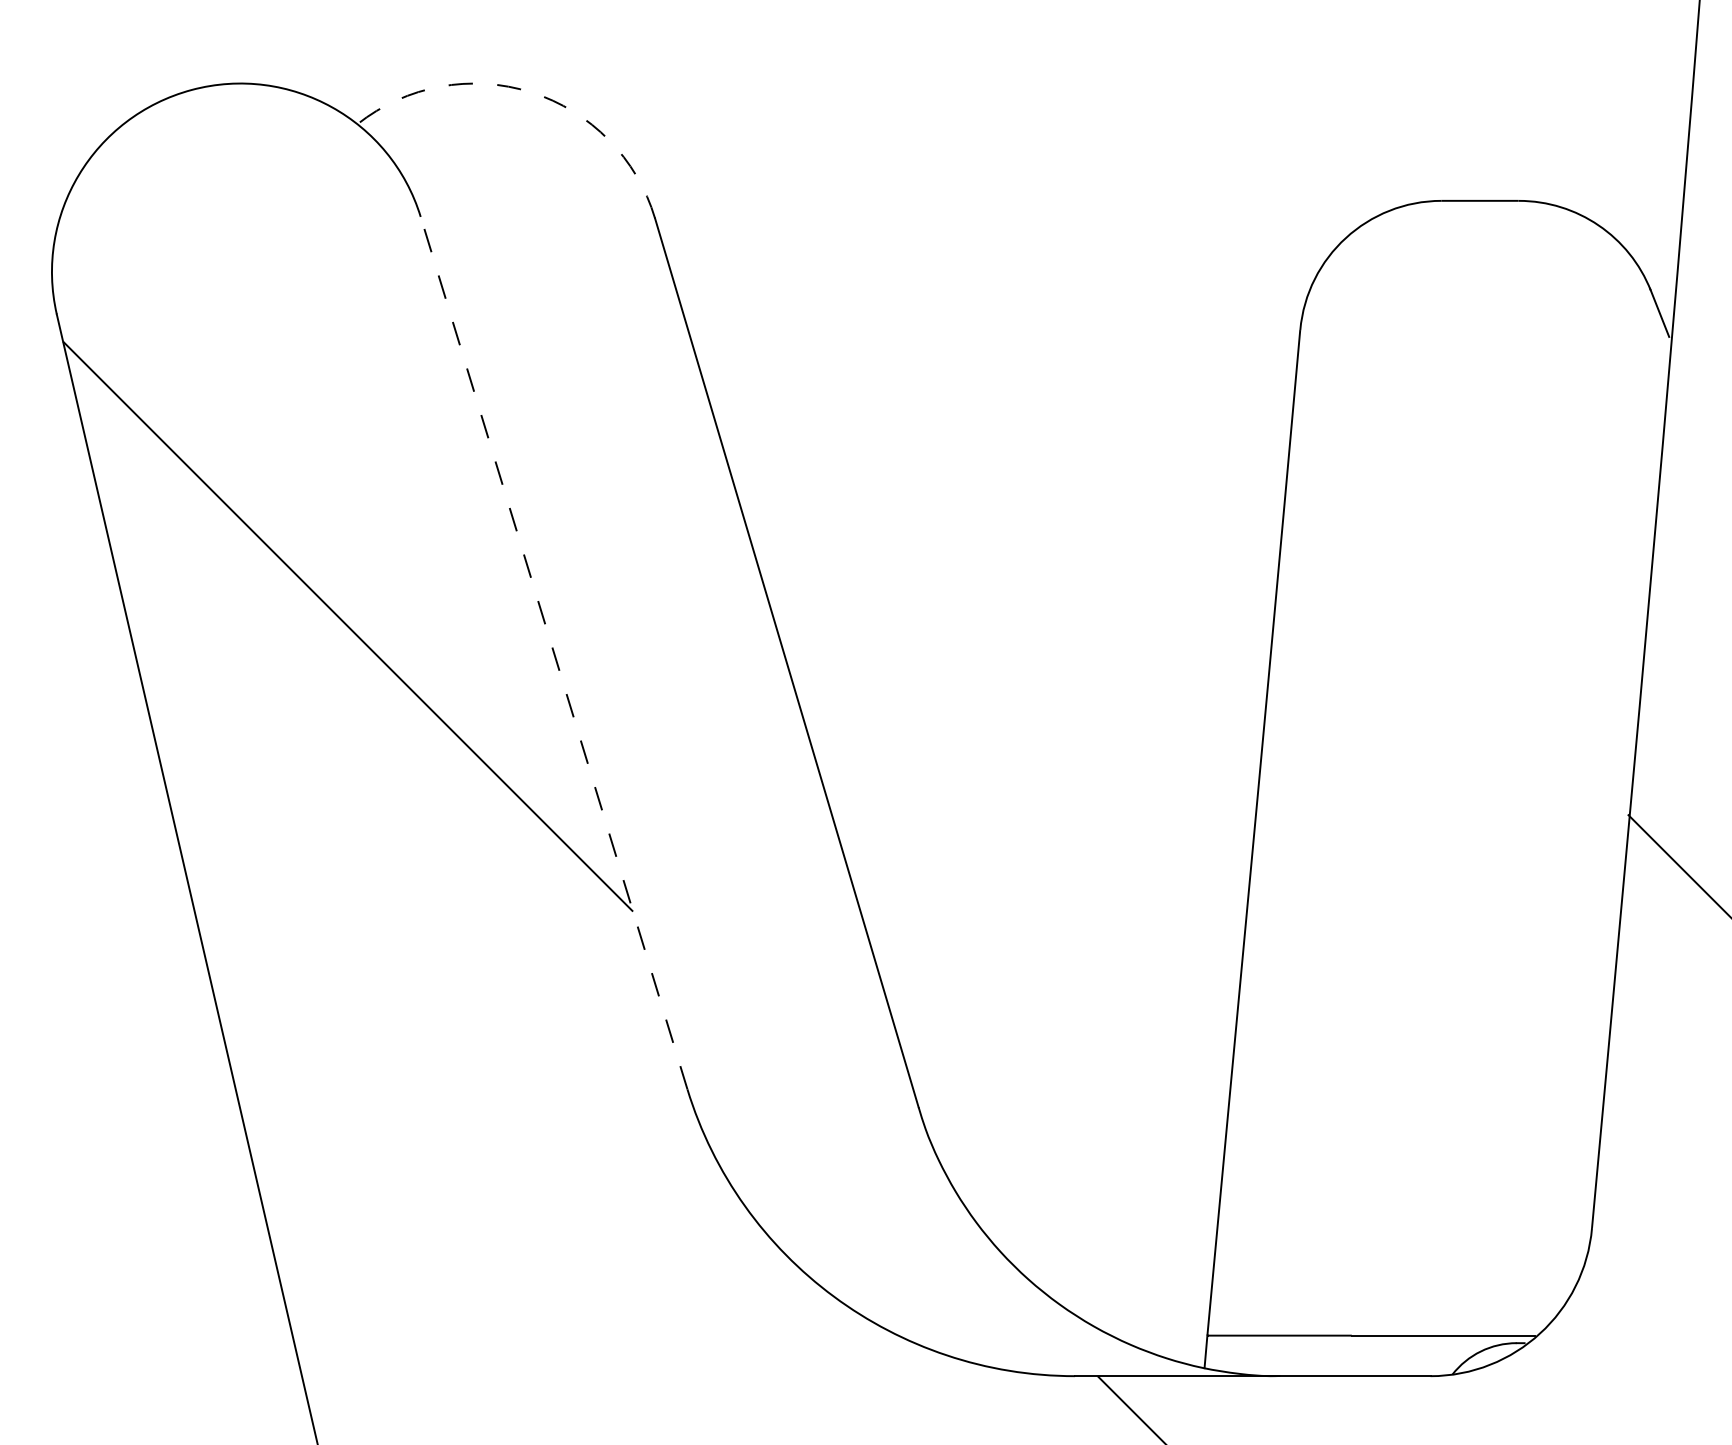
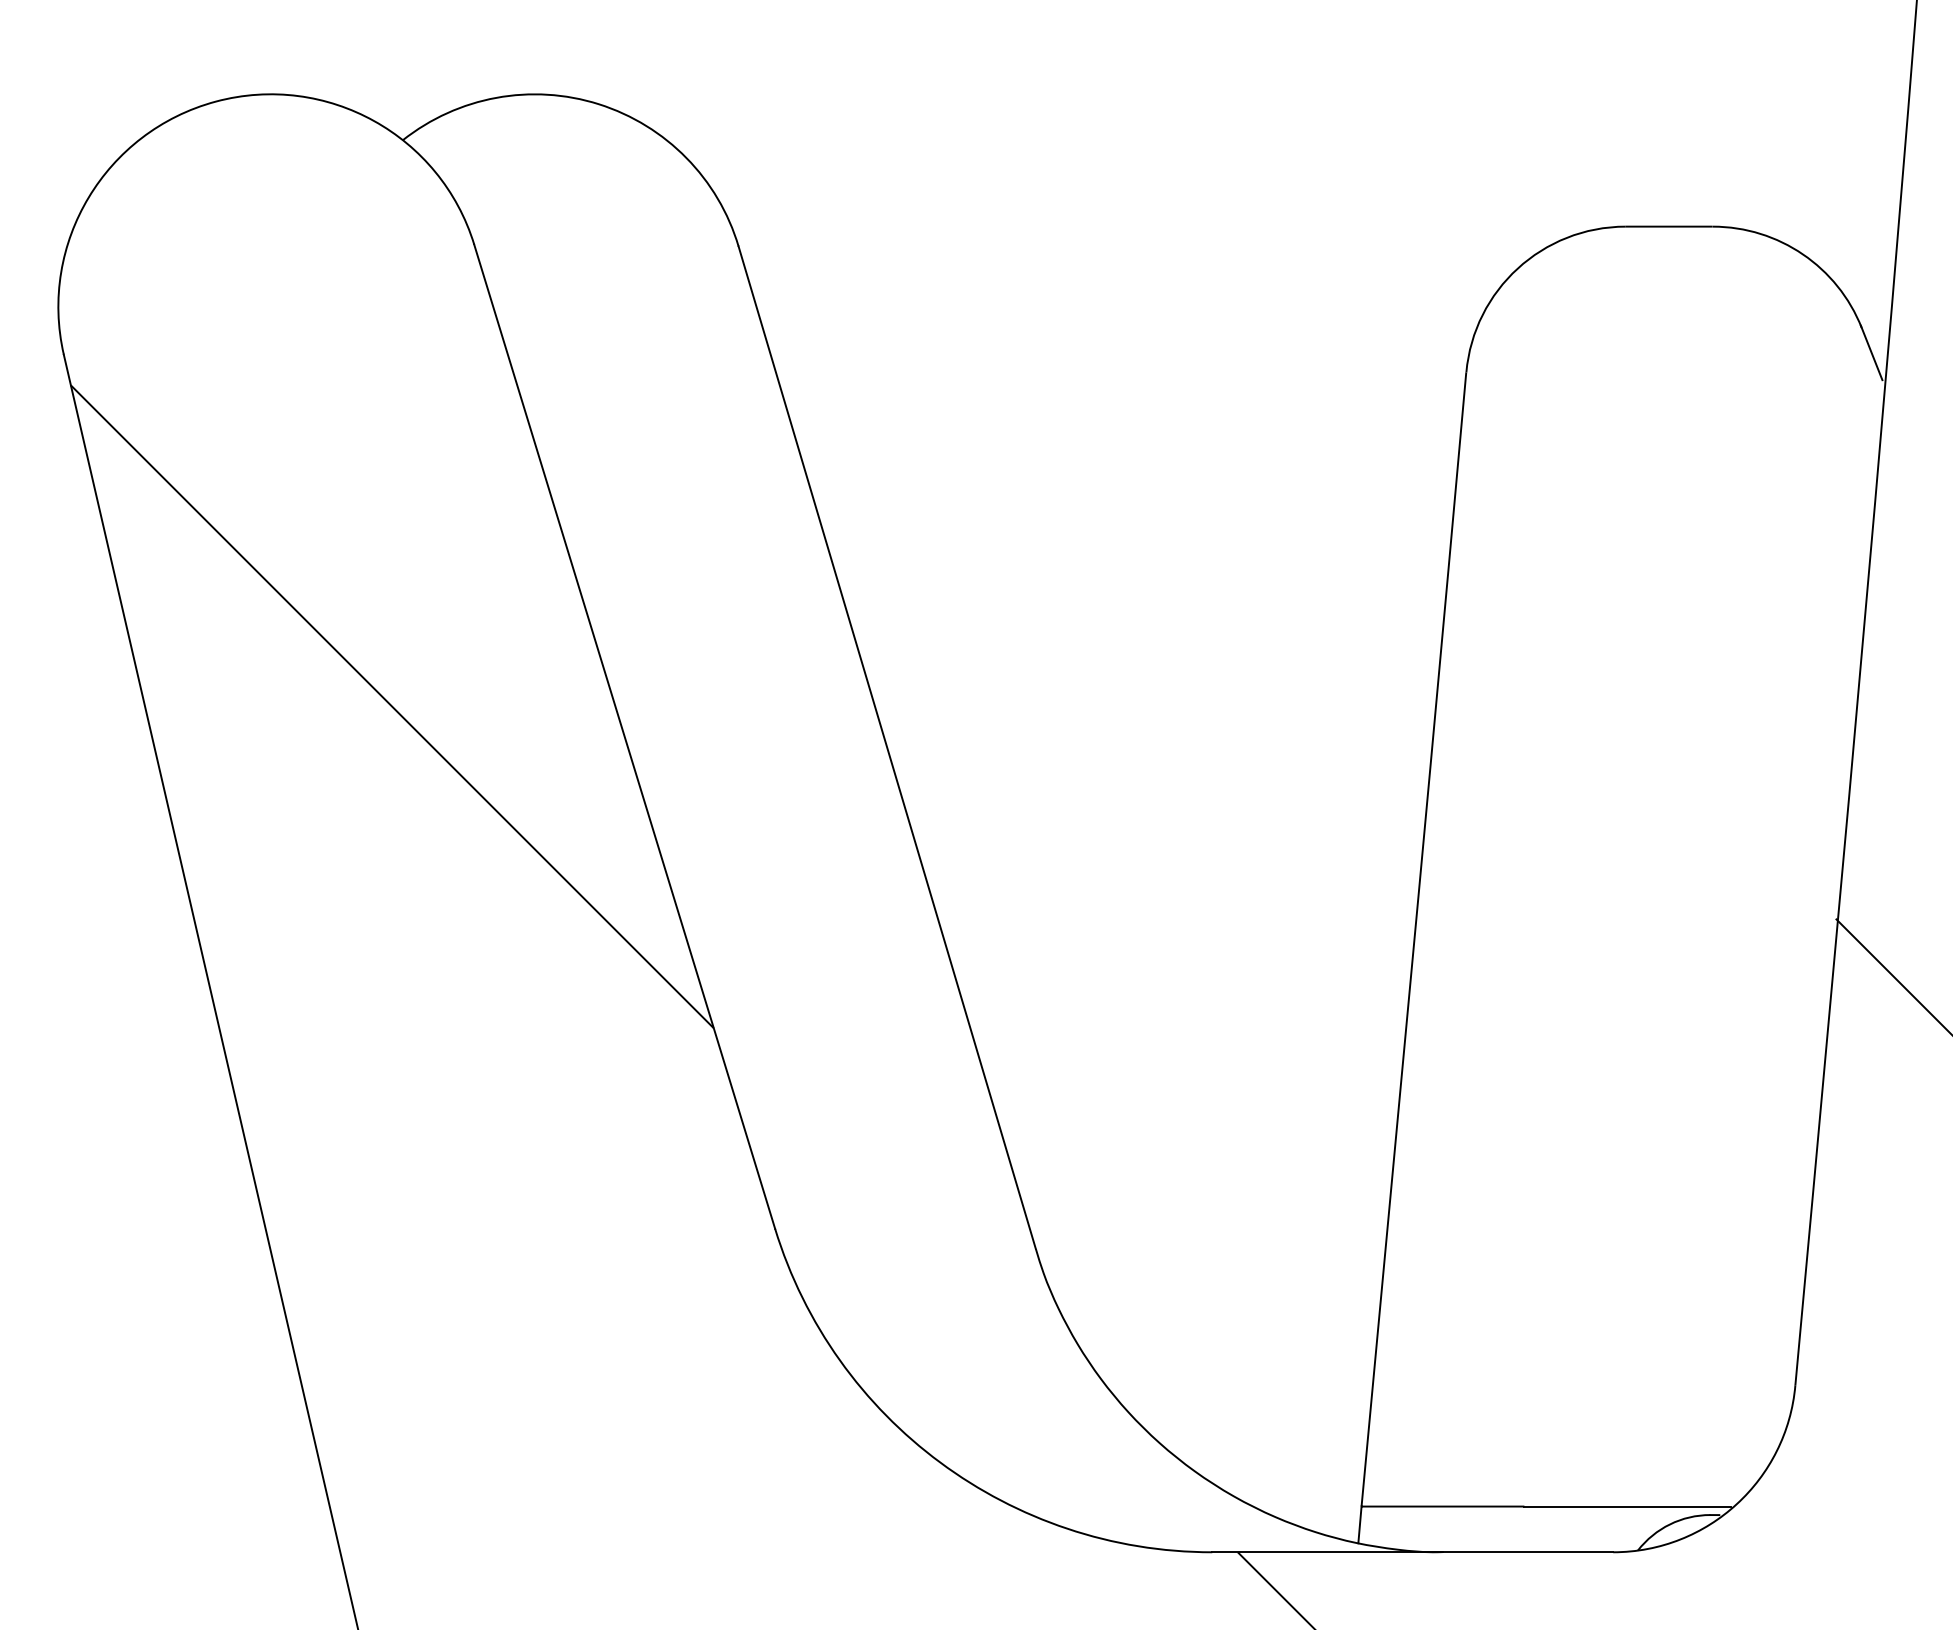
arc: (531, 92) -> (599, 104), dashed -> solid
line: (553, 652) -> (624, 736), dashed -> solid

